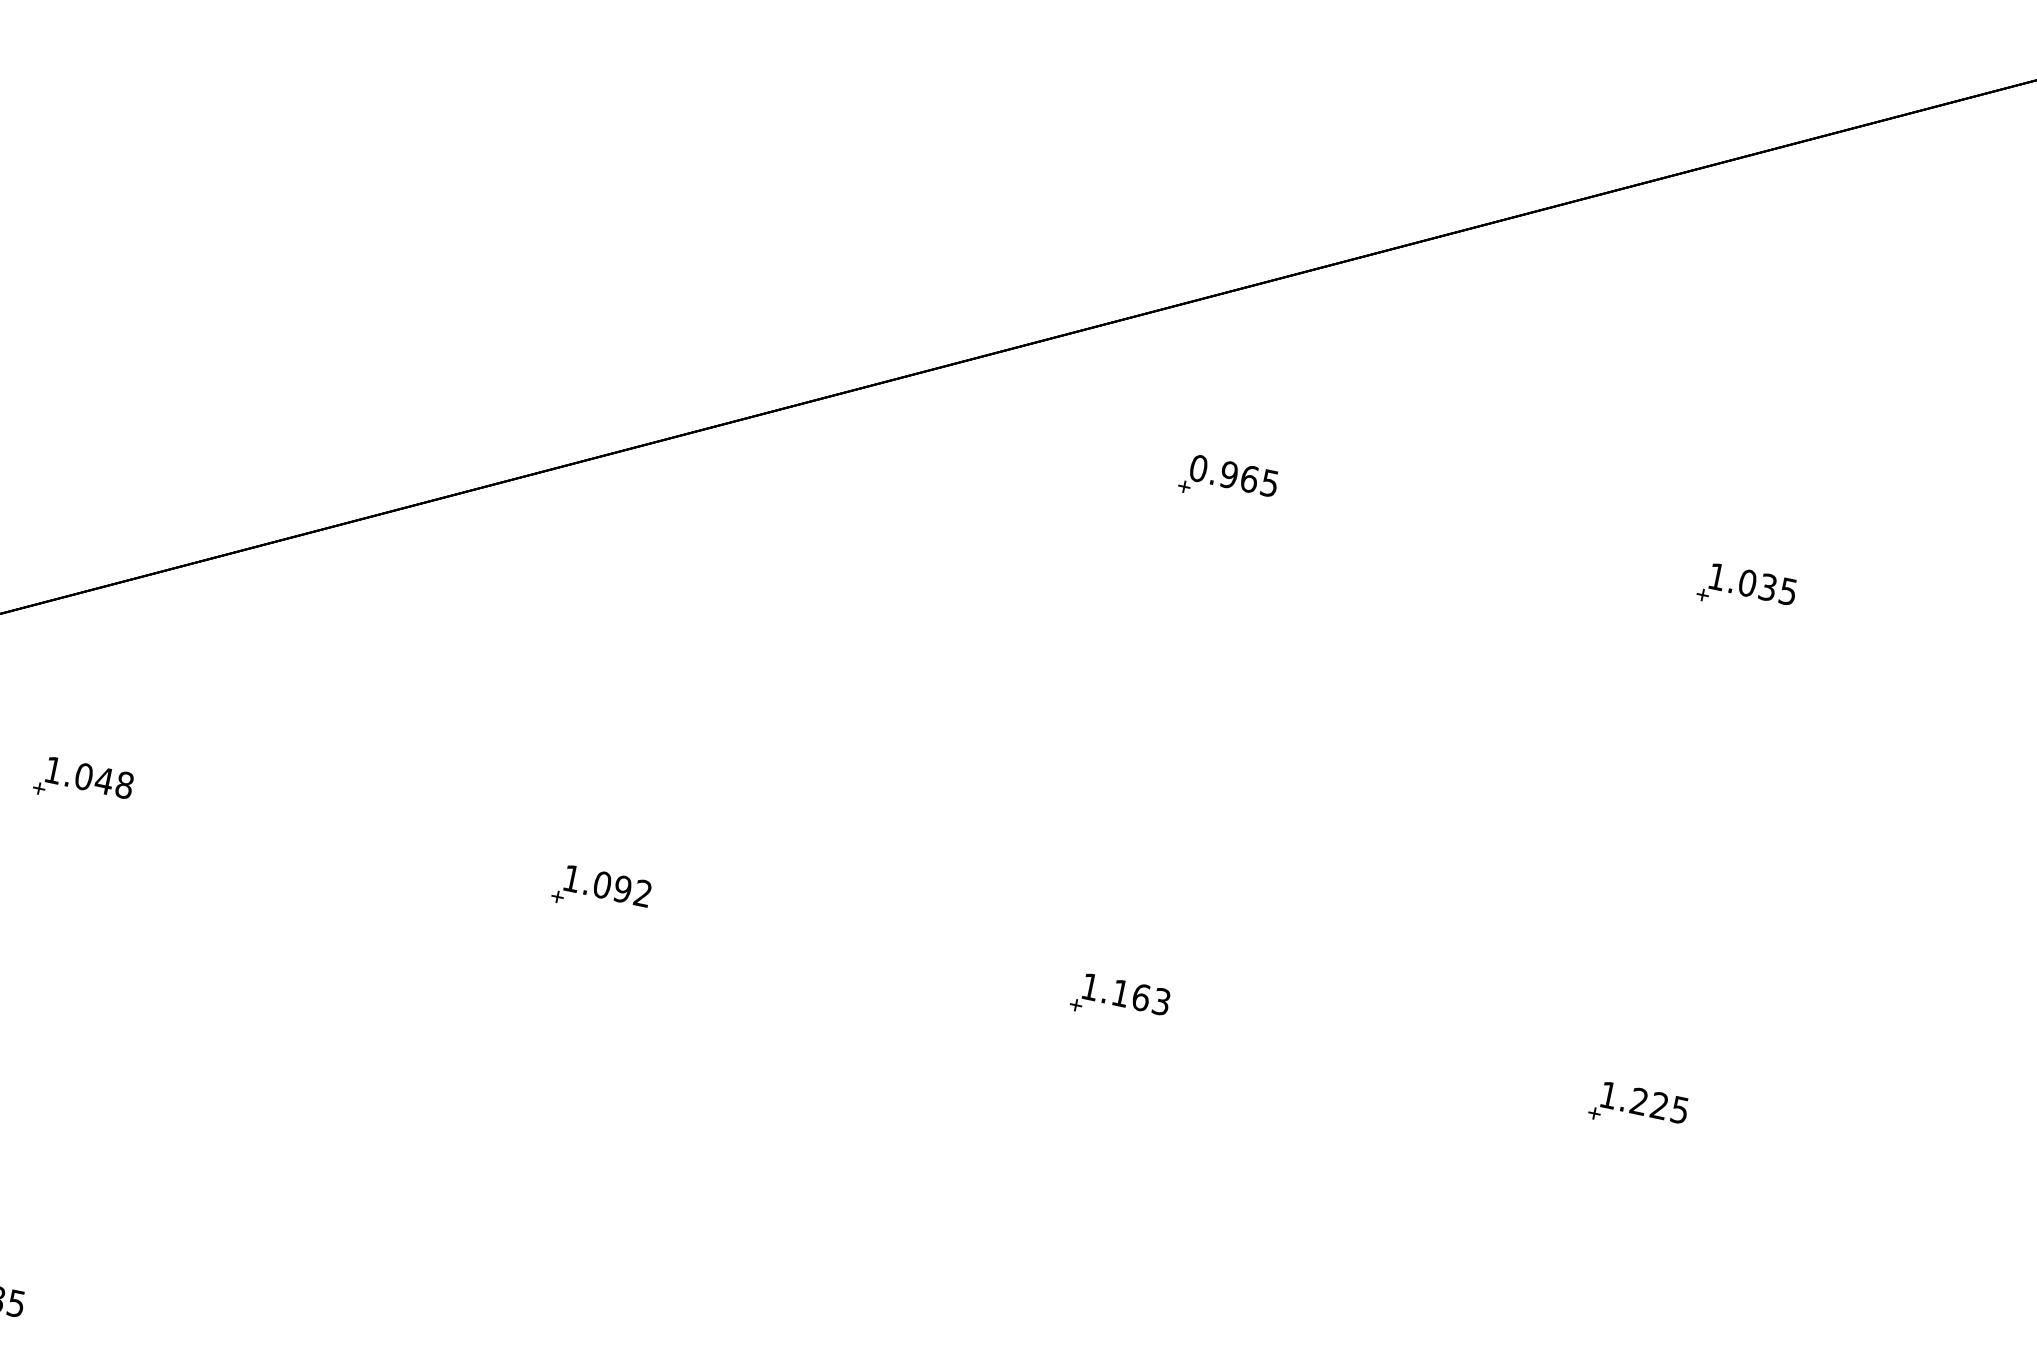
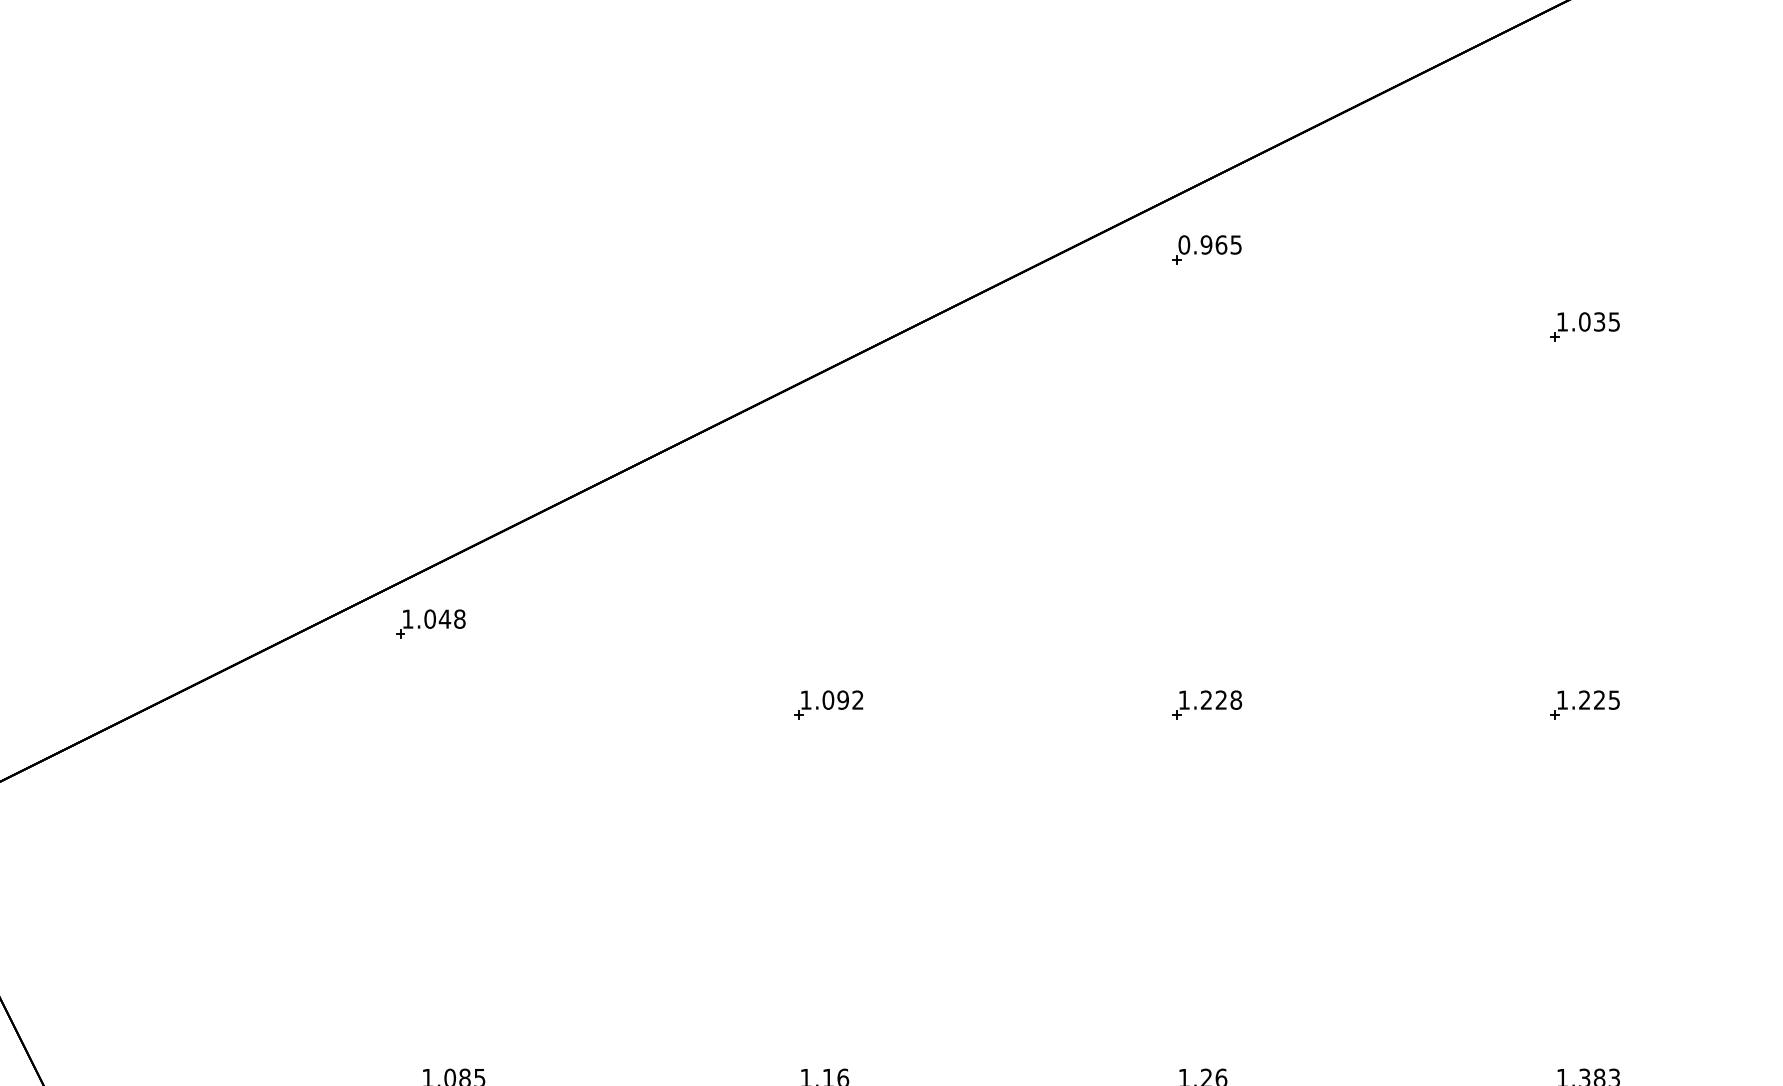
part: (1227, 481) -> (1206, 249), moved
part: (83, 782) -> (430, 623), moved
text: (1141, 996) -> (1221, 699), 1.163 -> 1.228

